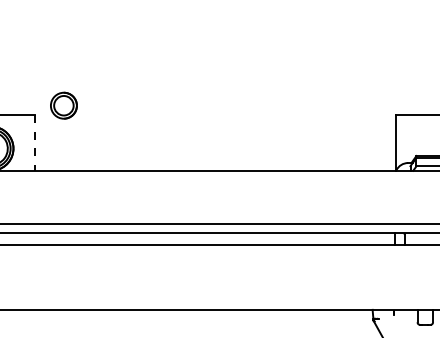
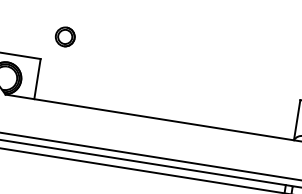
part: (63, 105) -> (64, 36), moved
line: (35, 142) -> (37, 78), dashed -> solid

